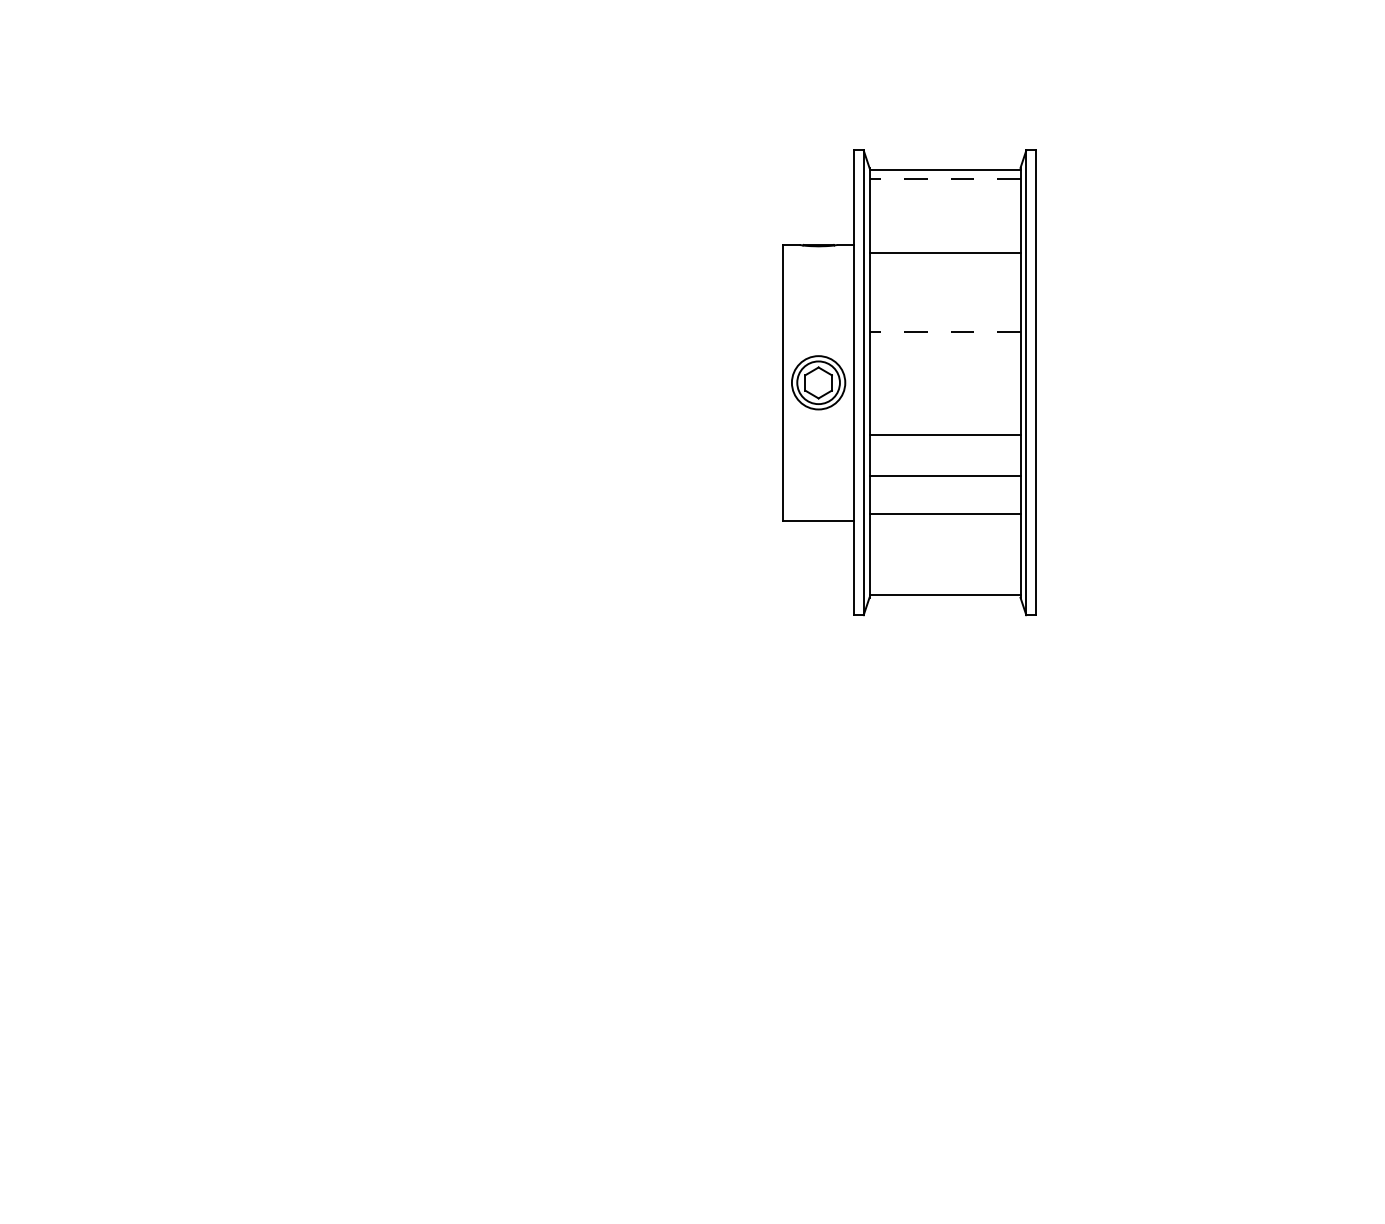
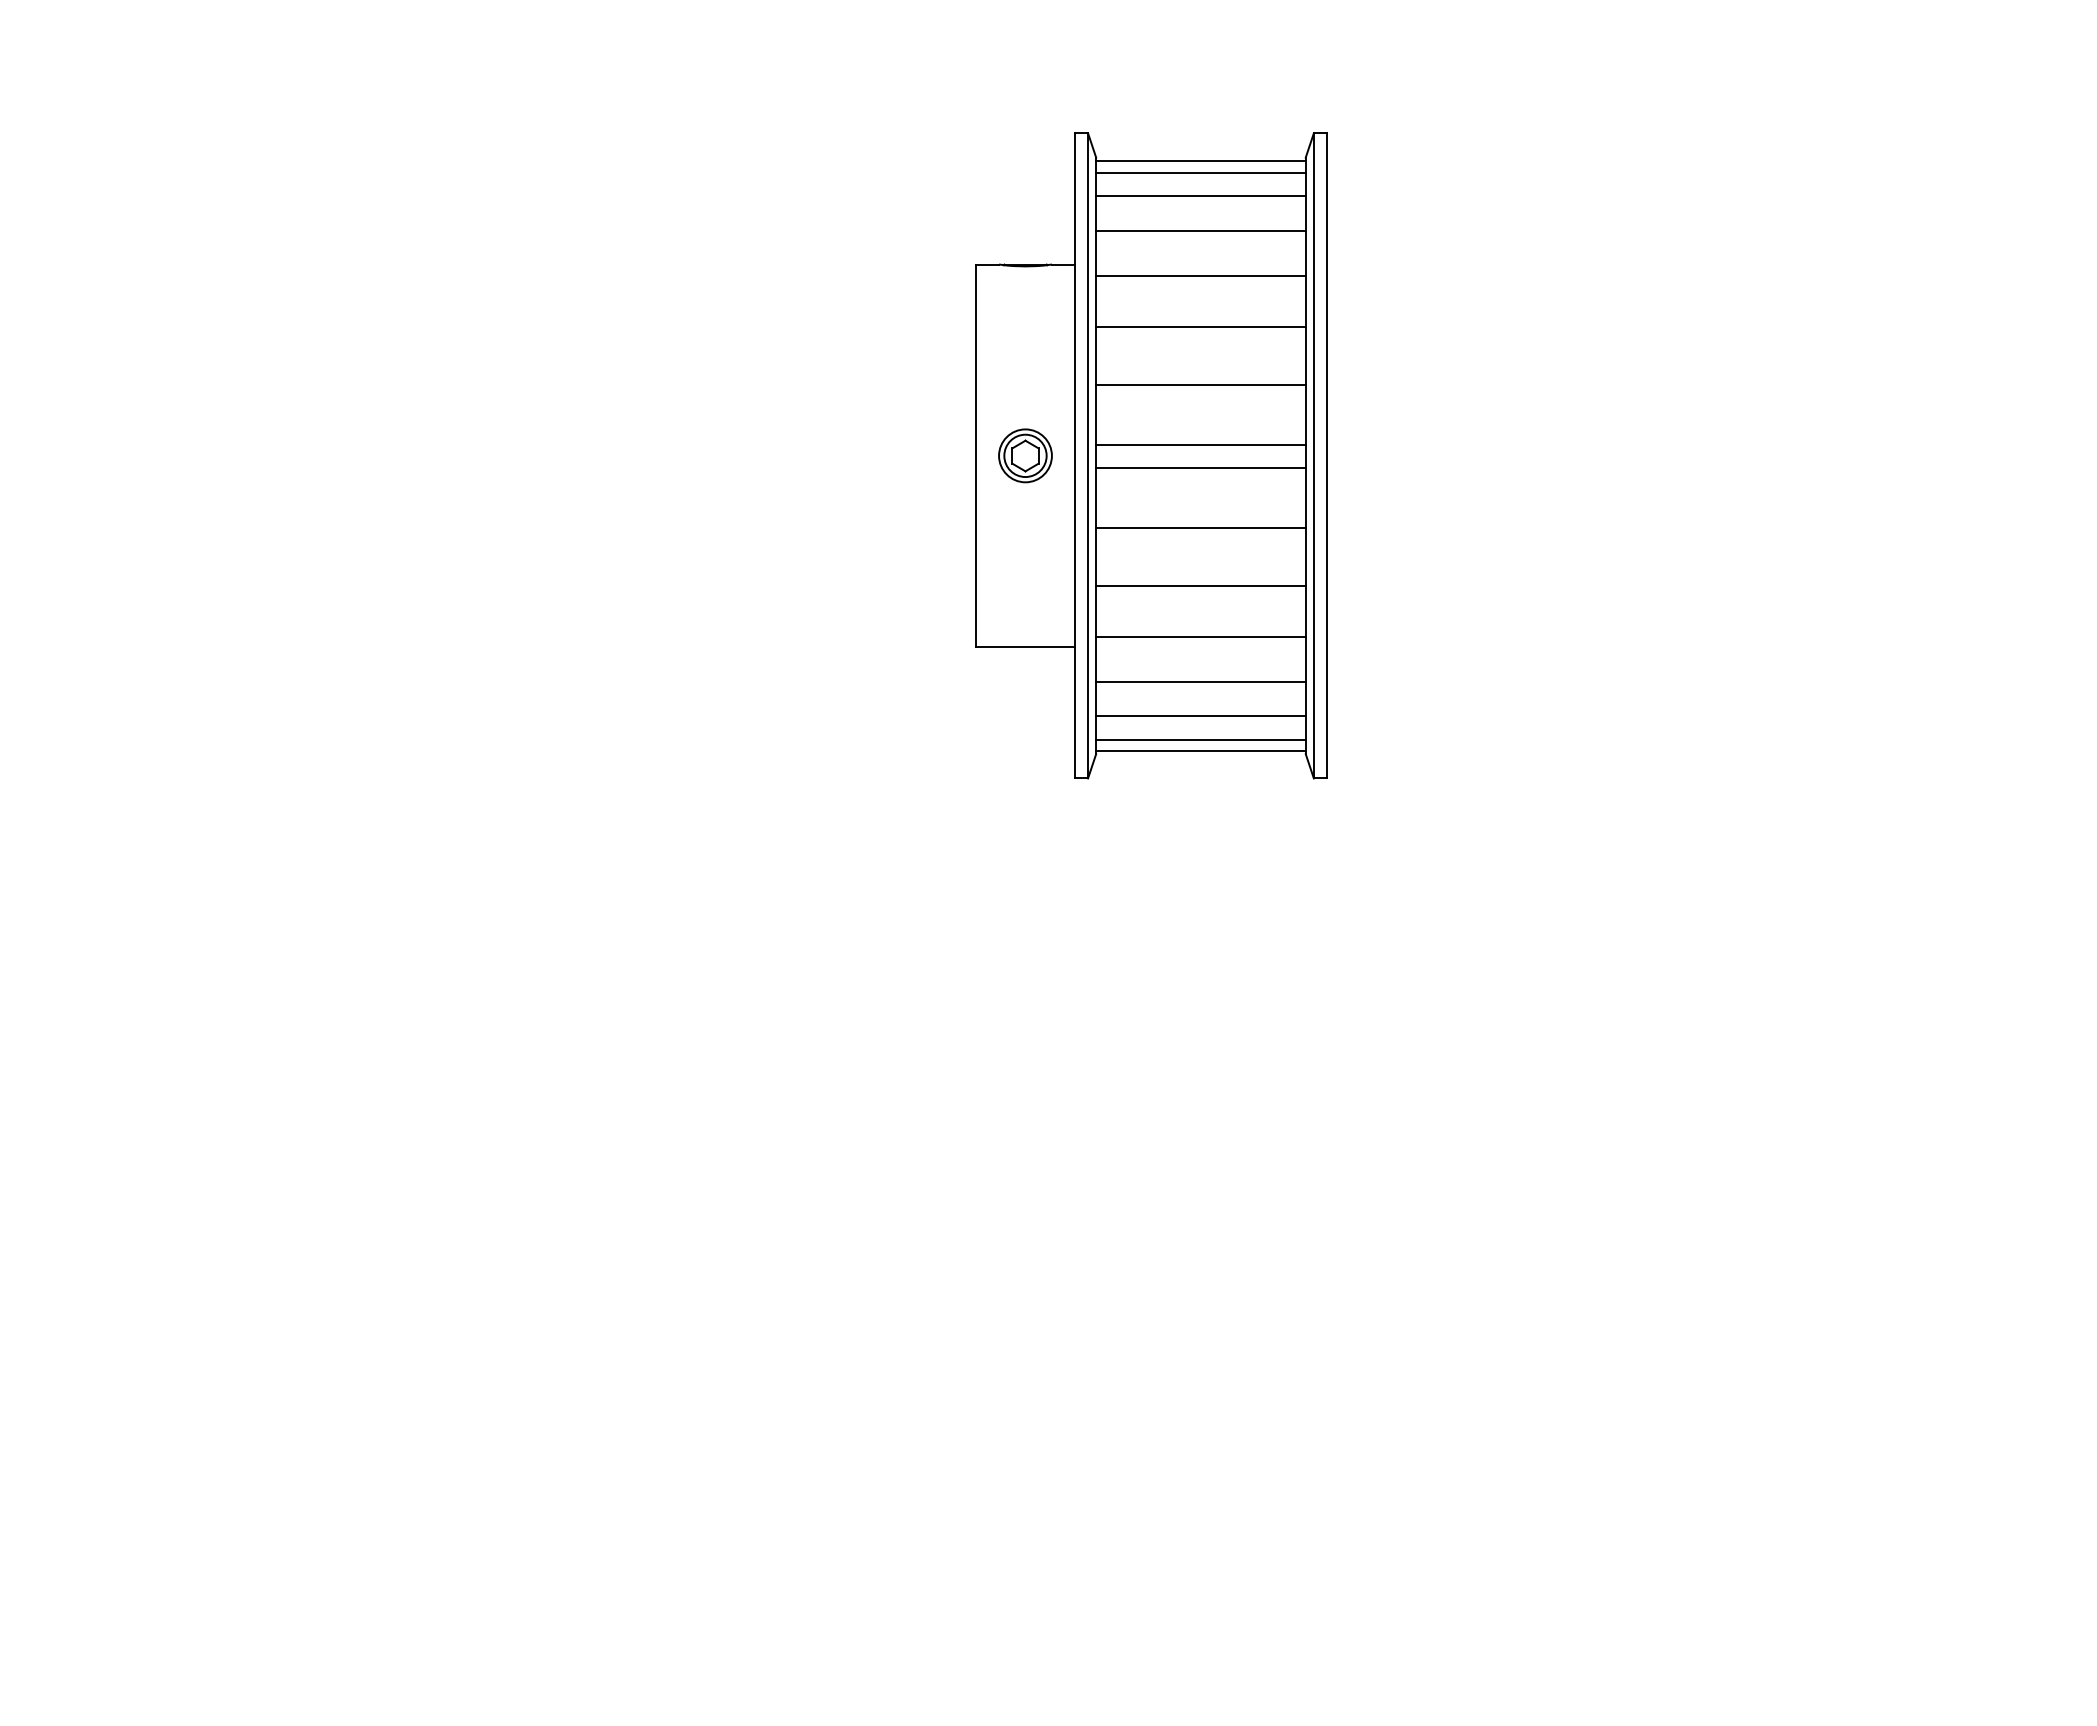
line: (944, 178) -> (1200, 172), dashed -> solid
line: (944, 195) -> (1200, 196), added
line: (944, 221) -> (1200, 231), added
line: (944, 290) -> (1200, 327), added
line: (944, 331) -> (1200, 384), dashed -> solid
line: (944, 375) -> (1200, 445), added
part: (818, 382) -> (1025, 455), size x0.71
line: (944, 391) -> (1200, 468), added
line: (944, 545) -> (1200, 681), added
line: (944, 570) -> (1200, 716), added
line: (944, 587) -> (1200, 739), added

